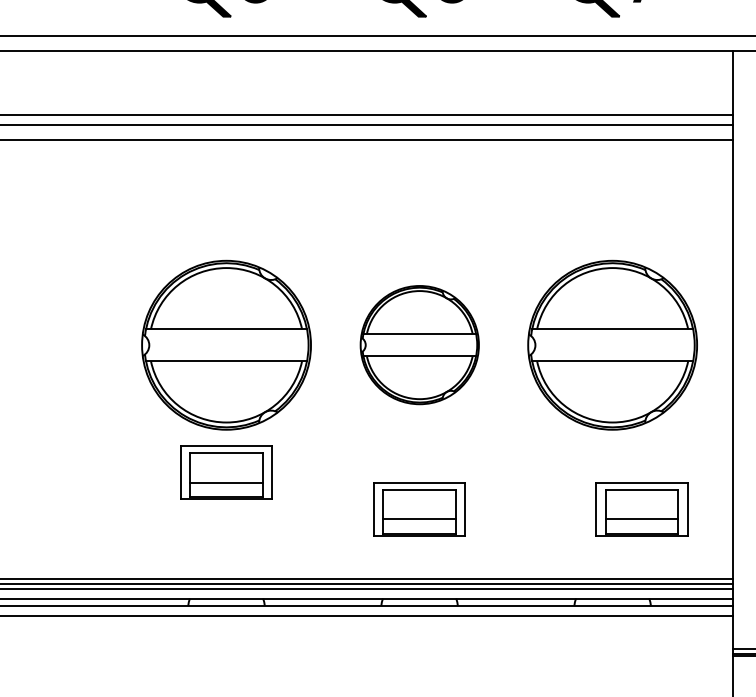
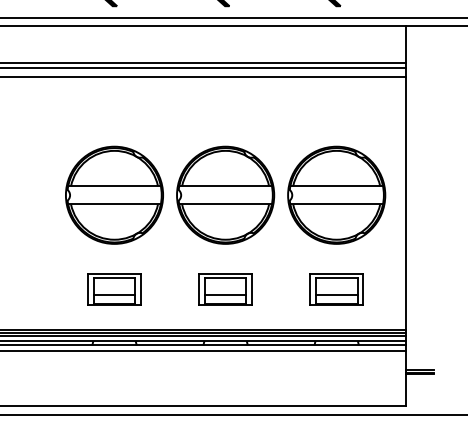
part: (419, 343) -> (225, 194), size x1.43
part: (226, 472) -> (114, 289), moved
part: (641, 508) -> (336, 289), moved

